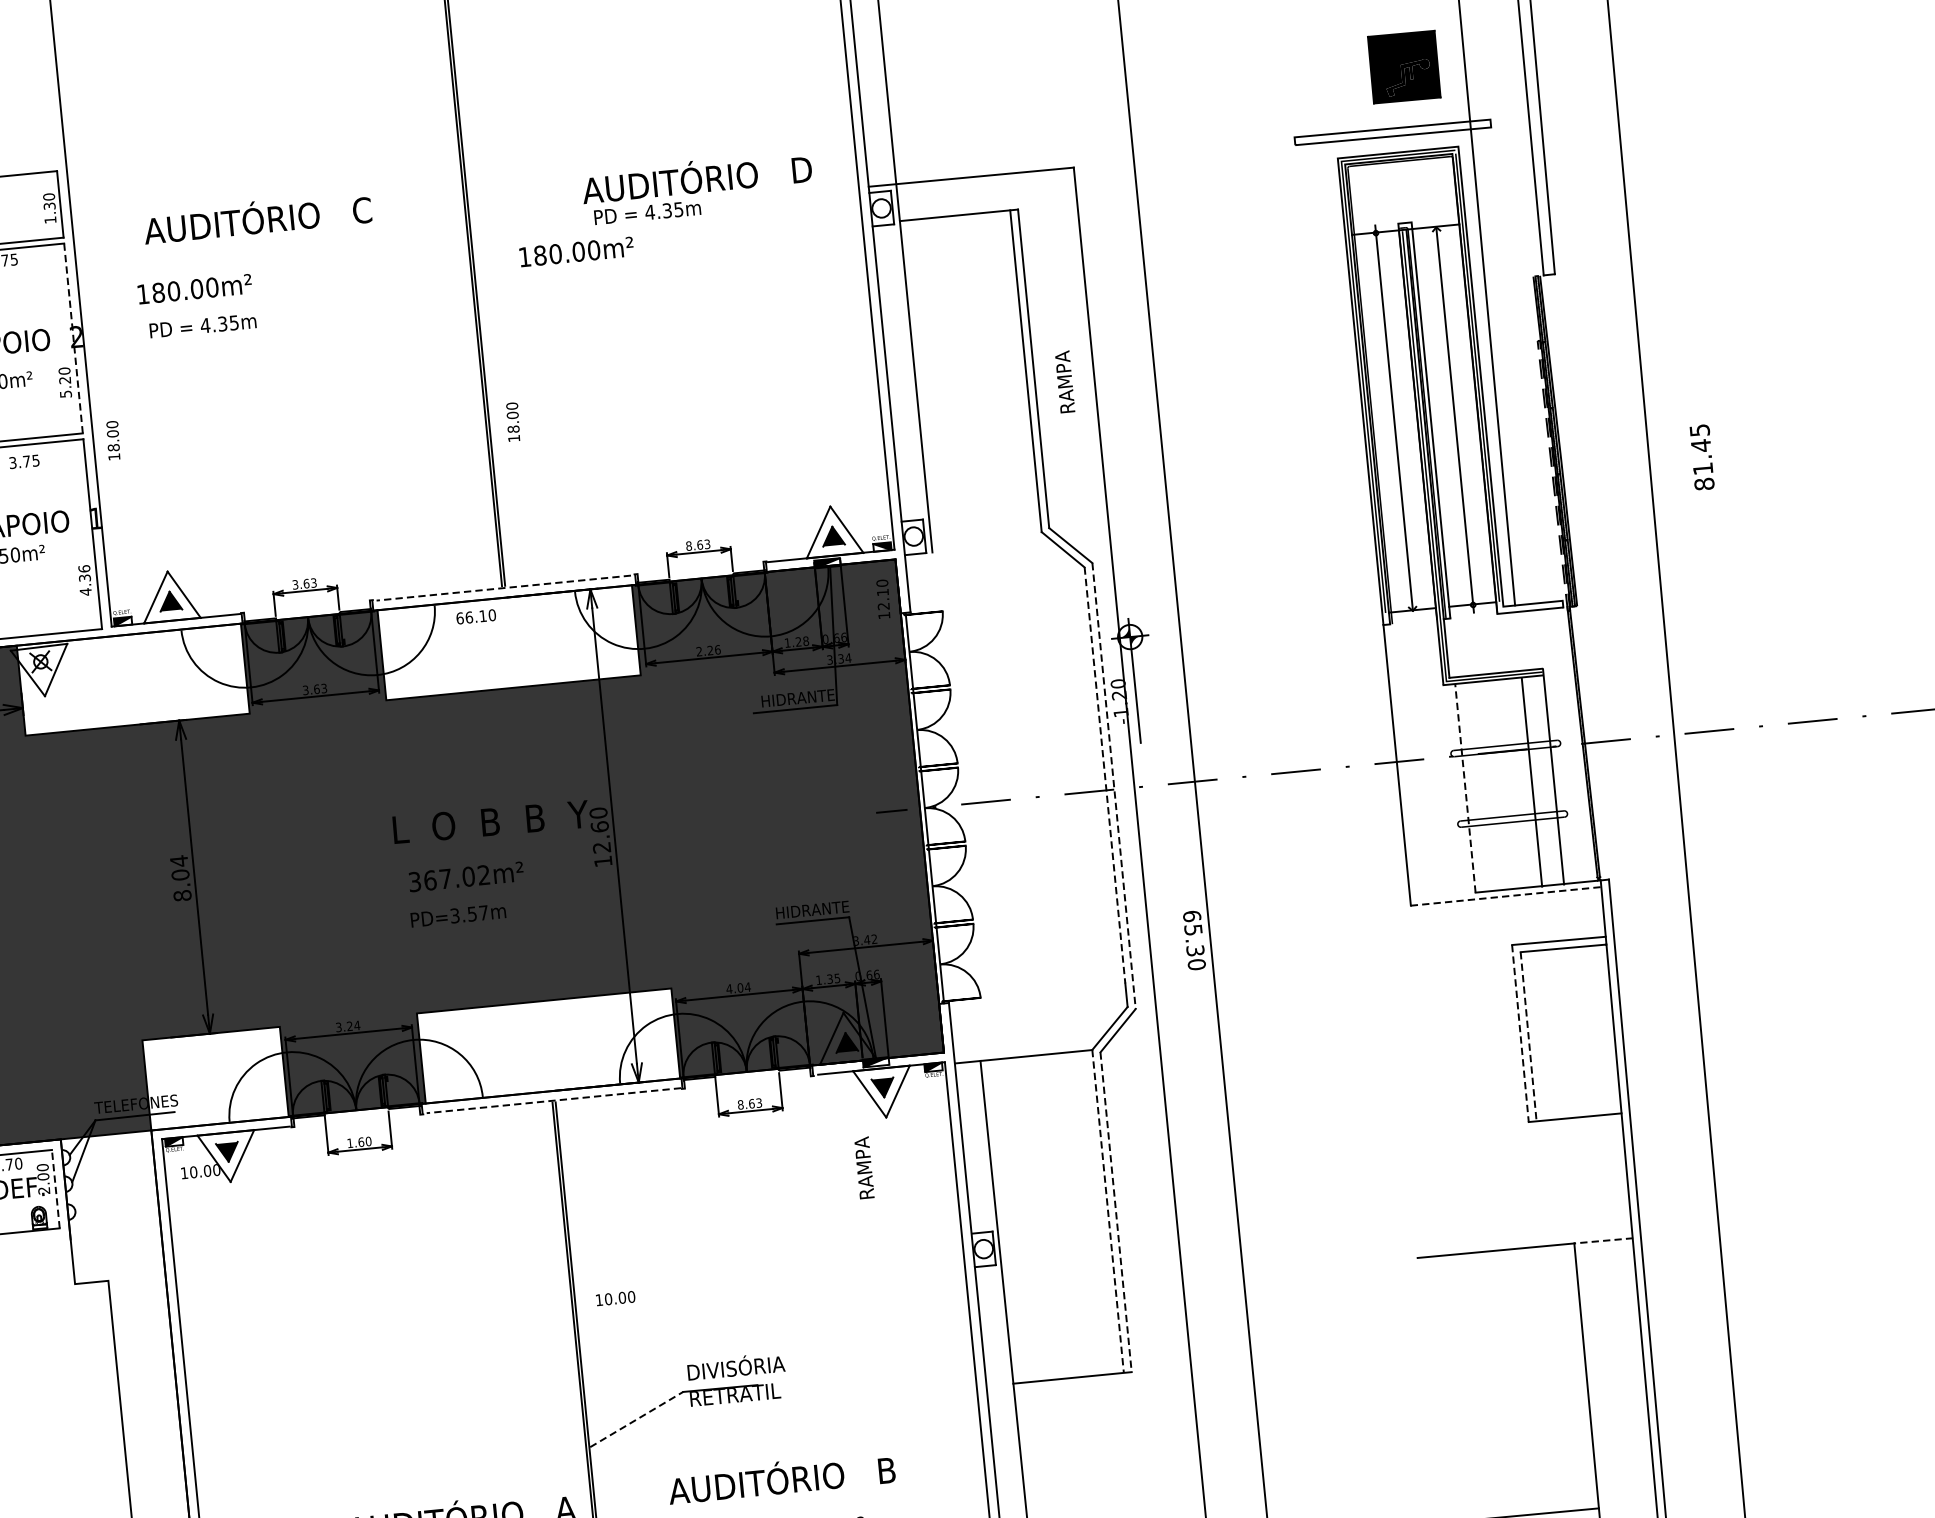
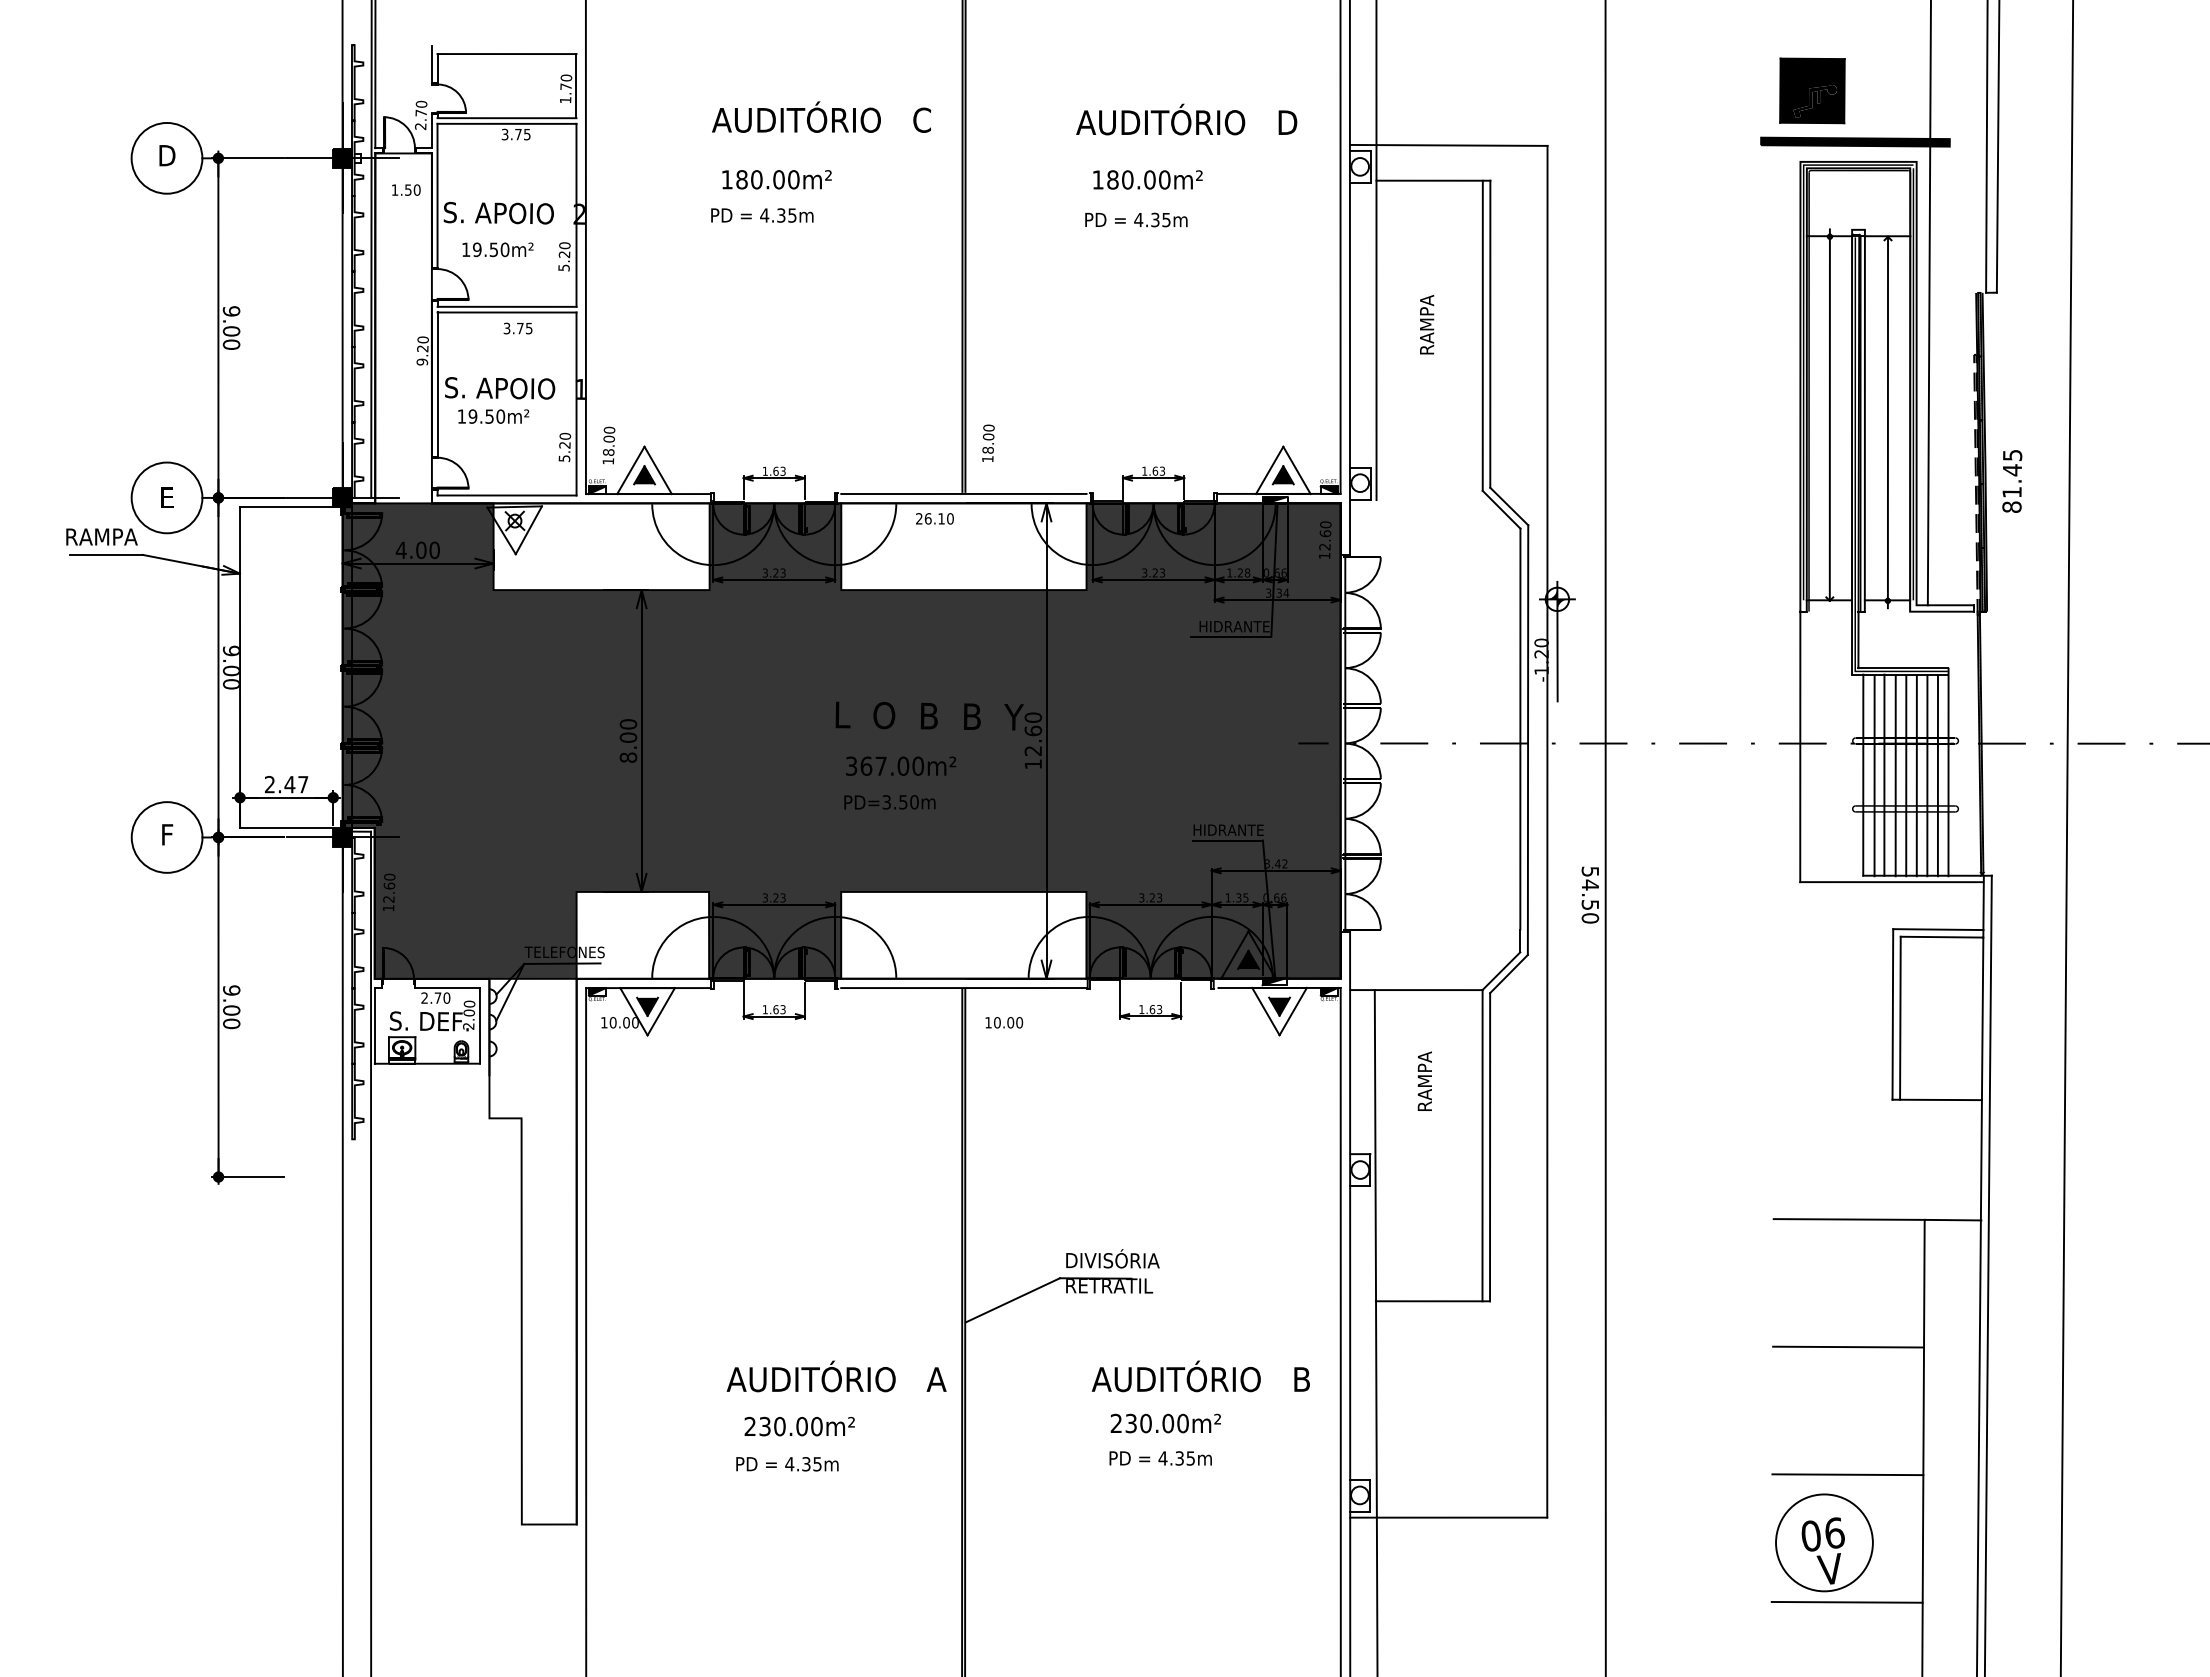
part: (1404, 66) -> (1812, 90), moved
fill: (1392, 131) -> (1855, 141), added
text: (48, 205) -> (565, 86), 1.30 -> 1.70
text: (647, 212) -> (1136, 219), moved
text: (257, 216) -> (821, 116), moved
text: (576, 251) -> (1147, 179), moved
text: (194, 289) -> (776, 179), moved
text: (203, 325) -> (762, 215), moved
line: (73, 337) -> (576, 214), dashed -> solid
text: (1065, 381) -> (1427, 324), moved
text: (513, 421) -> (988, 442), moved
text: (112, 440) -> (608, 445), moved
text: (1702, 457) -> (2012, 481), moved
text: (688, 545) -> (1144, 470), 8.63 -> 1.63
text: (84, 580) -> (564, 447), 4.36 -> 5.20
text: (294, 584) -> (764, 470), 3.63 -> 1.63
line: (503, 587) -> (963, 493), dashed -> solid
text: (882, 592) -> (1325, 533), 12.10 -> 12.60
text: (460, 618) -> (919, 518), 66.10 -> 26.10
text: (708, 650) -> (1153, 572), 2.26 -> 3.23
text: (316, 689) -> (775, 573), 3.63 -> 3.23
line: (1105, 775) -> (1520, 729), dashed -> solid
line: (1542, 781) -> (1937, 775), added
line: (1520, 783) -> (1916, 775), added
line: (1510, 784) -> (1906, 775), added
line: (1487, 785) -> (1884, 774), added
line: (1498, 785) -> (1895, 775), added
line: (1114, 786) -> (1528, 740), dashed -> solid
line: (1477, 787) -> (1874, 775), added
line: (1465, 788) -> (1863, 775), dashed -> solid
text: (179, 861) -> (628, 724), 8.04 -> 8.00
text: (483, 875) -> (917, 766), 367.02m² -> 367.00m²
line: (1505, 896) -> (1891, 882), dashed -> solid
text: (483, 913) -> (914, 802), PD=3.57m -> PD=3.50m
text: (1193, 932) -> (1590, 887), 65.30 -> 54.50
text: (738, 987) -> (1150, 897), 4.04 -> 3.23
text: (356, 1025) -> (782, 897), 3.24 -> 3.23
line: (1520, 1033) -> (1892, 1014), dashed -> solid
line: (1528, 1036) -> (1900, 1018), dashed -> solid
line: (553, 1101) -> (963, 988), dashed -> solid
text: (740, 1104) -> (1141, 1009), 8.63 -> 1.63
text: (368, 1141) -> (782, 1009), 1.60 -> 1.63
text: (863, 1167) -> (1424, 1080), moved
line: (56, 1188) -> (480, 1025), dashed -> solid
line: (1108, 1211) -> (1482, 1145), dashed -> solid
line: (1116, 1212) -> (1490, 1147), dashed -> solid
line: (1603, 1241) -> (1952, 1220), dashed -> solid
text: (615, 1298) -> (1004, 1022), moved
line: (1508, 1382) -> (1848, 1346), added
line: (636, 1419) -> (1012, 1300), dashed -> solid
text: (781, 1477) -> (1200, 1376), moved

